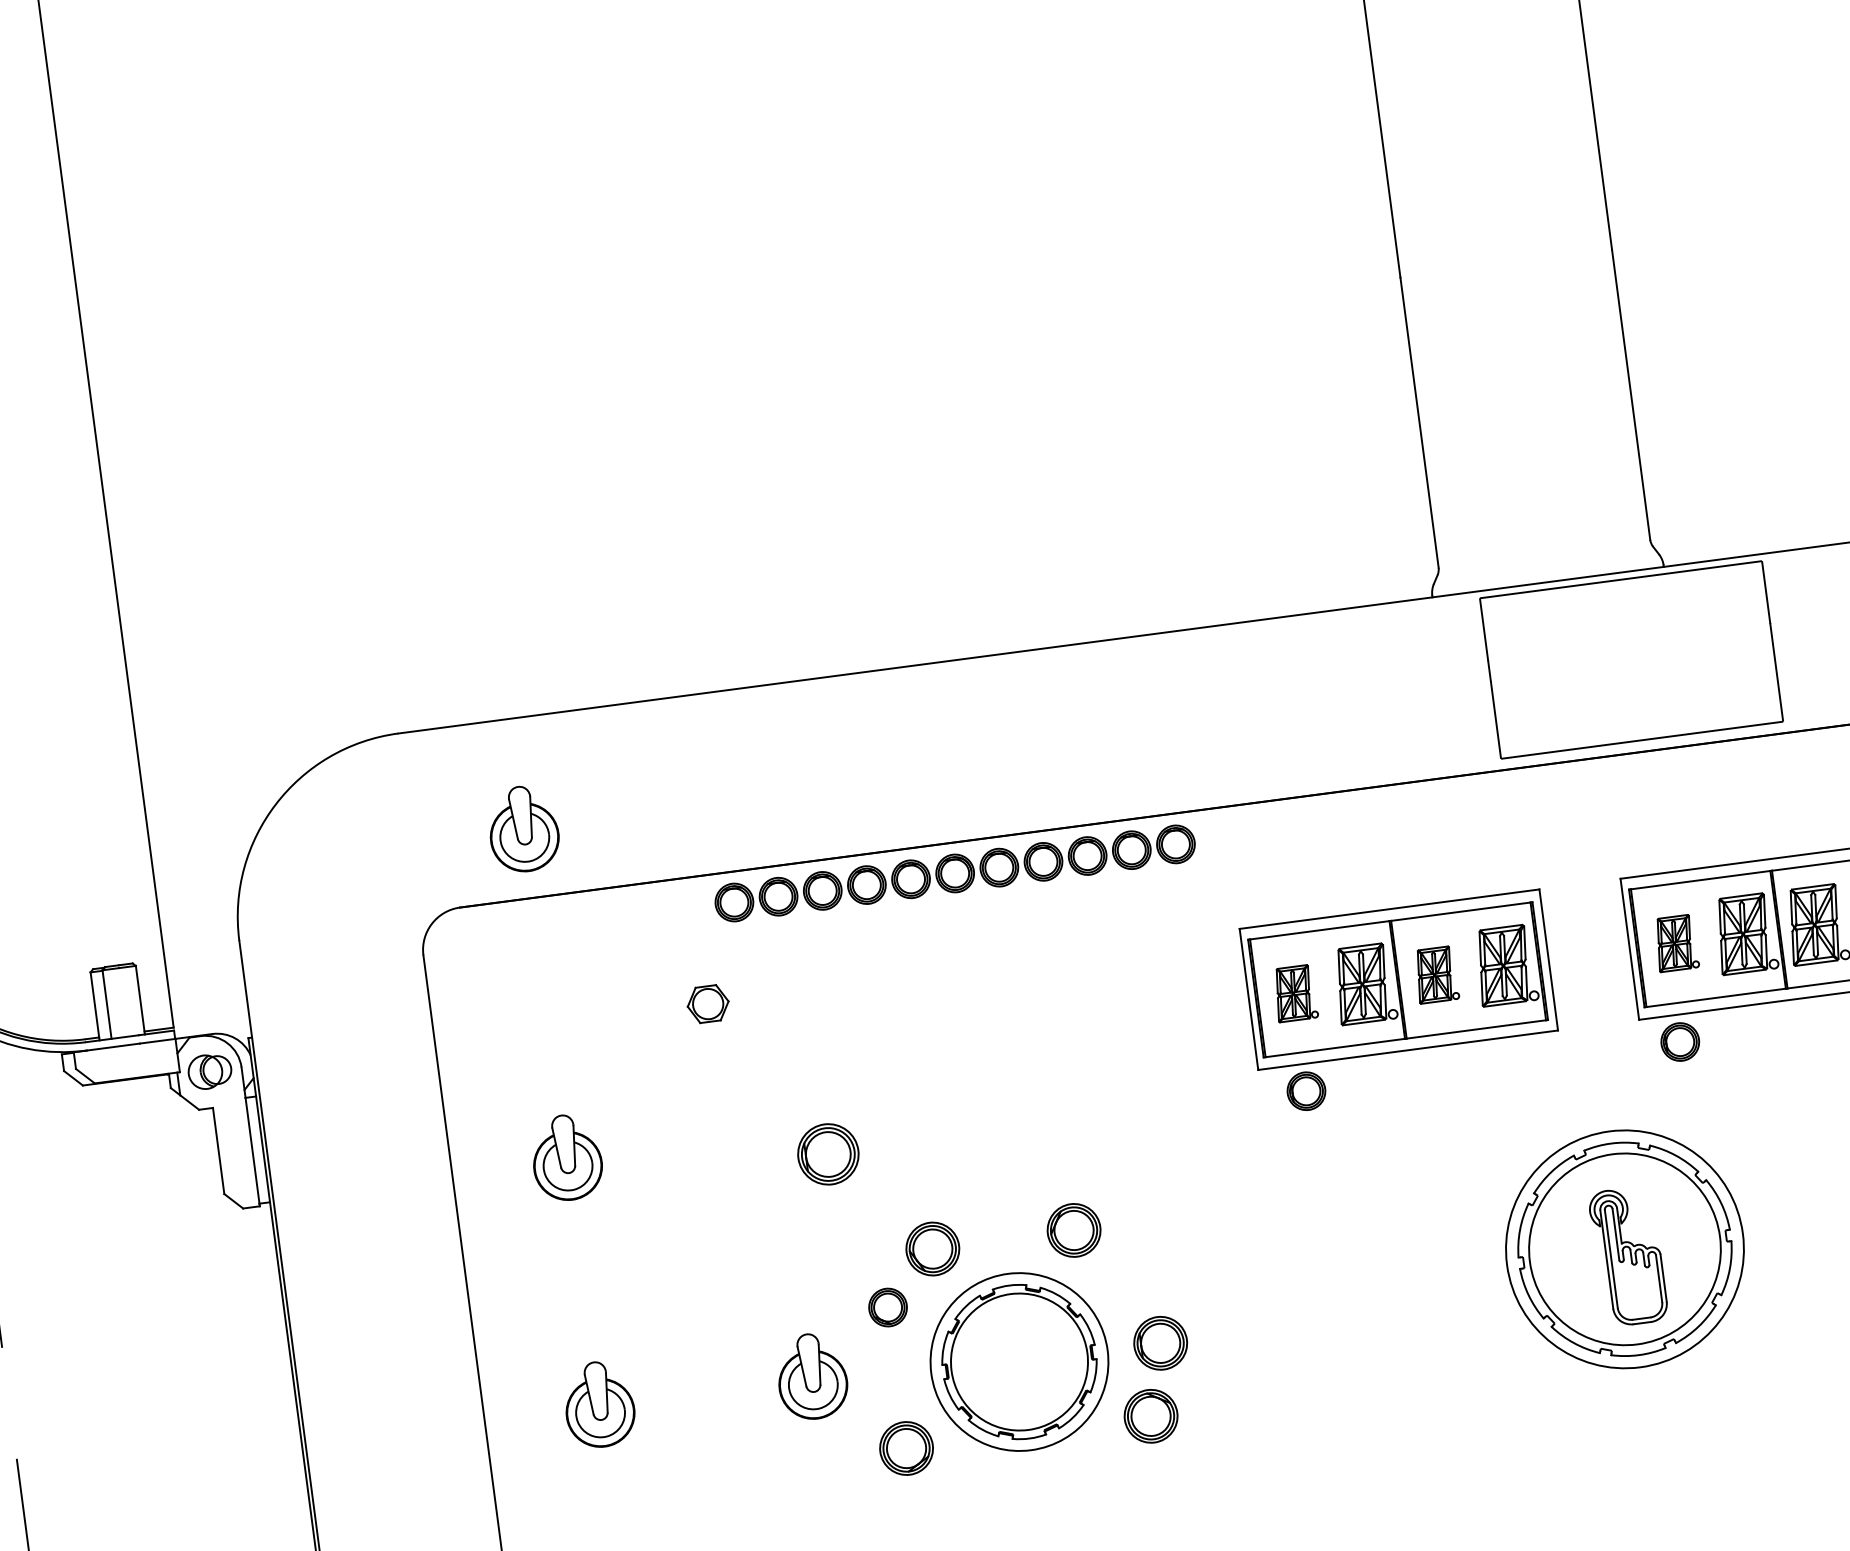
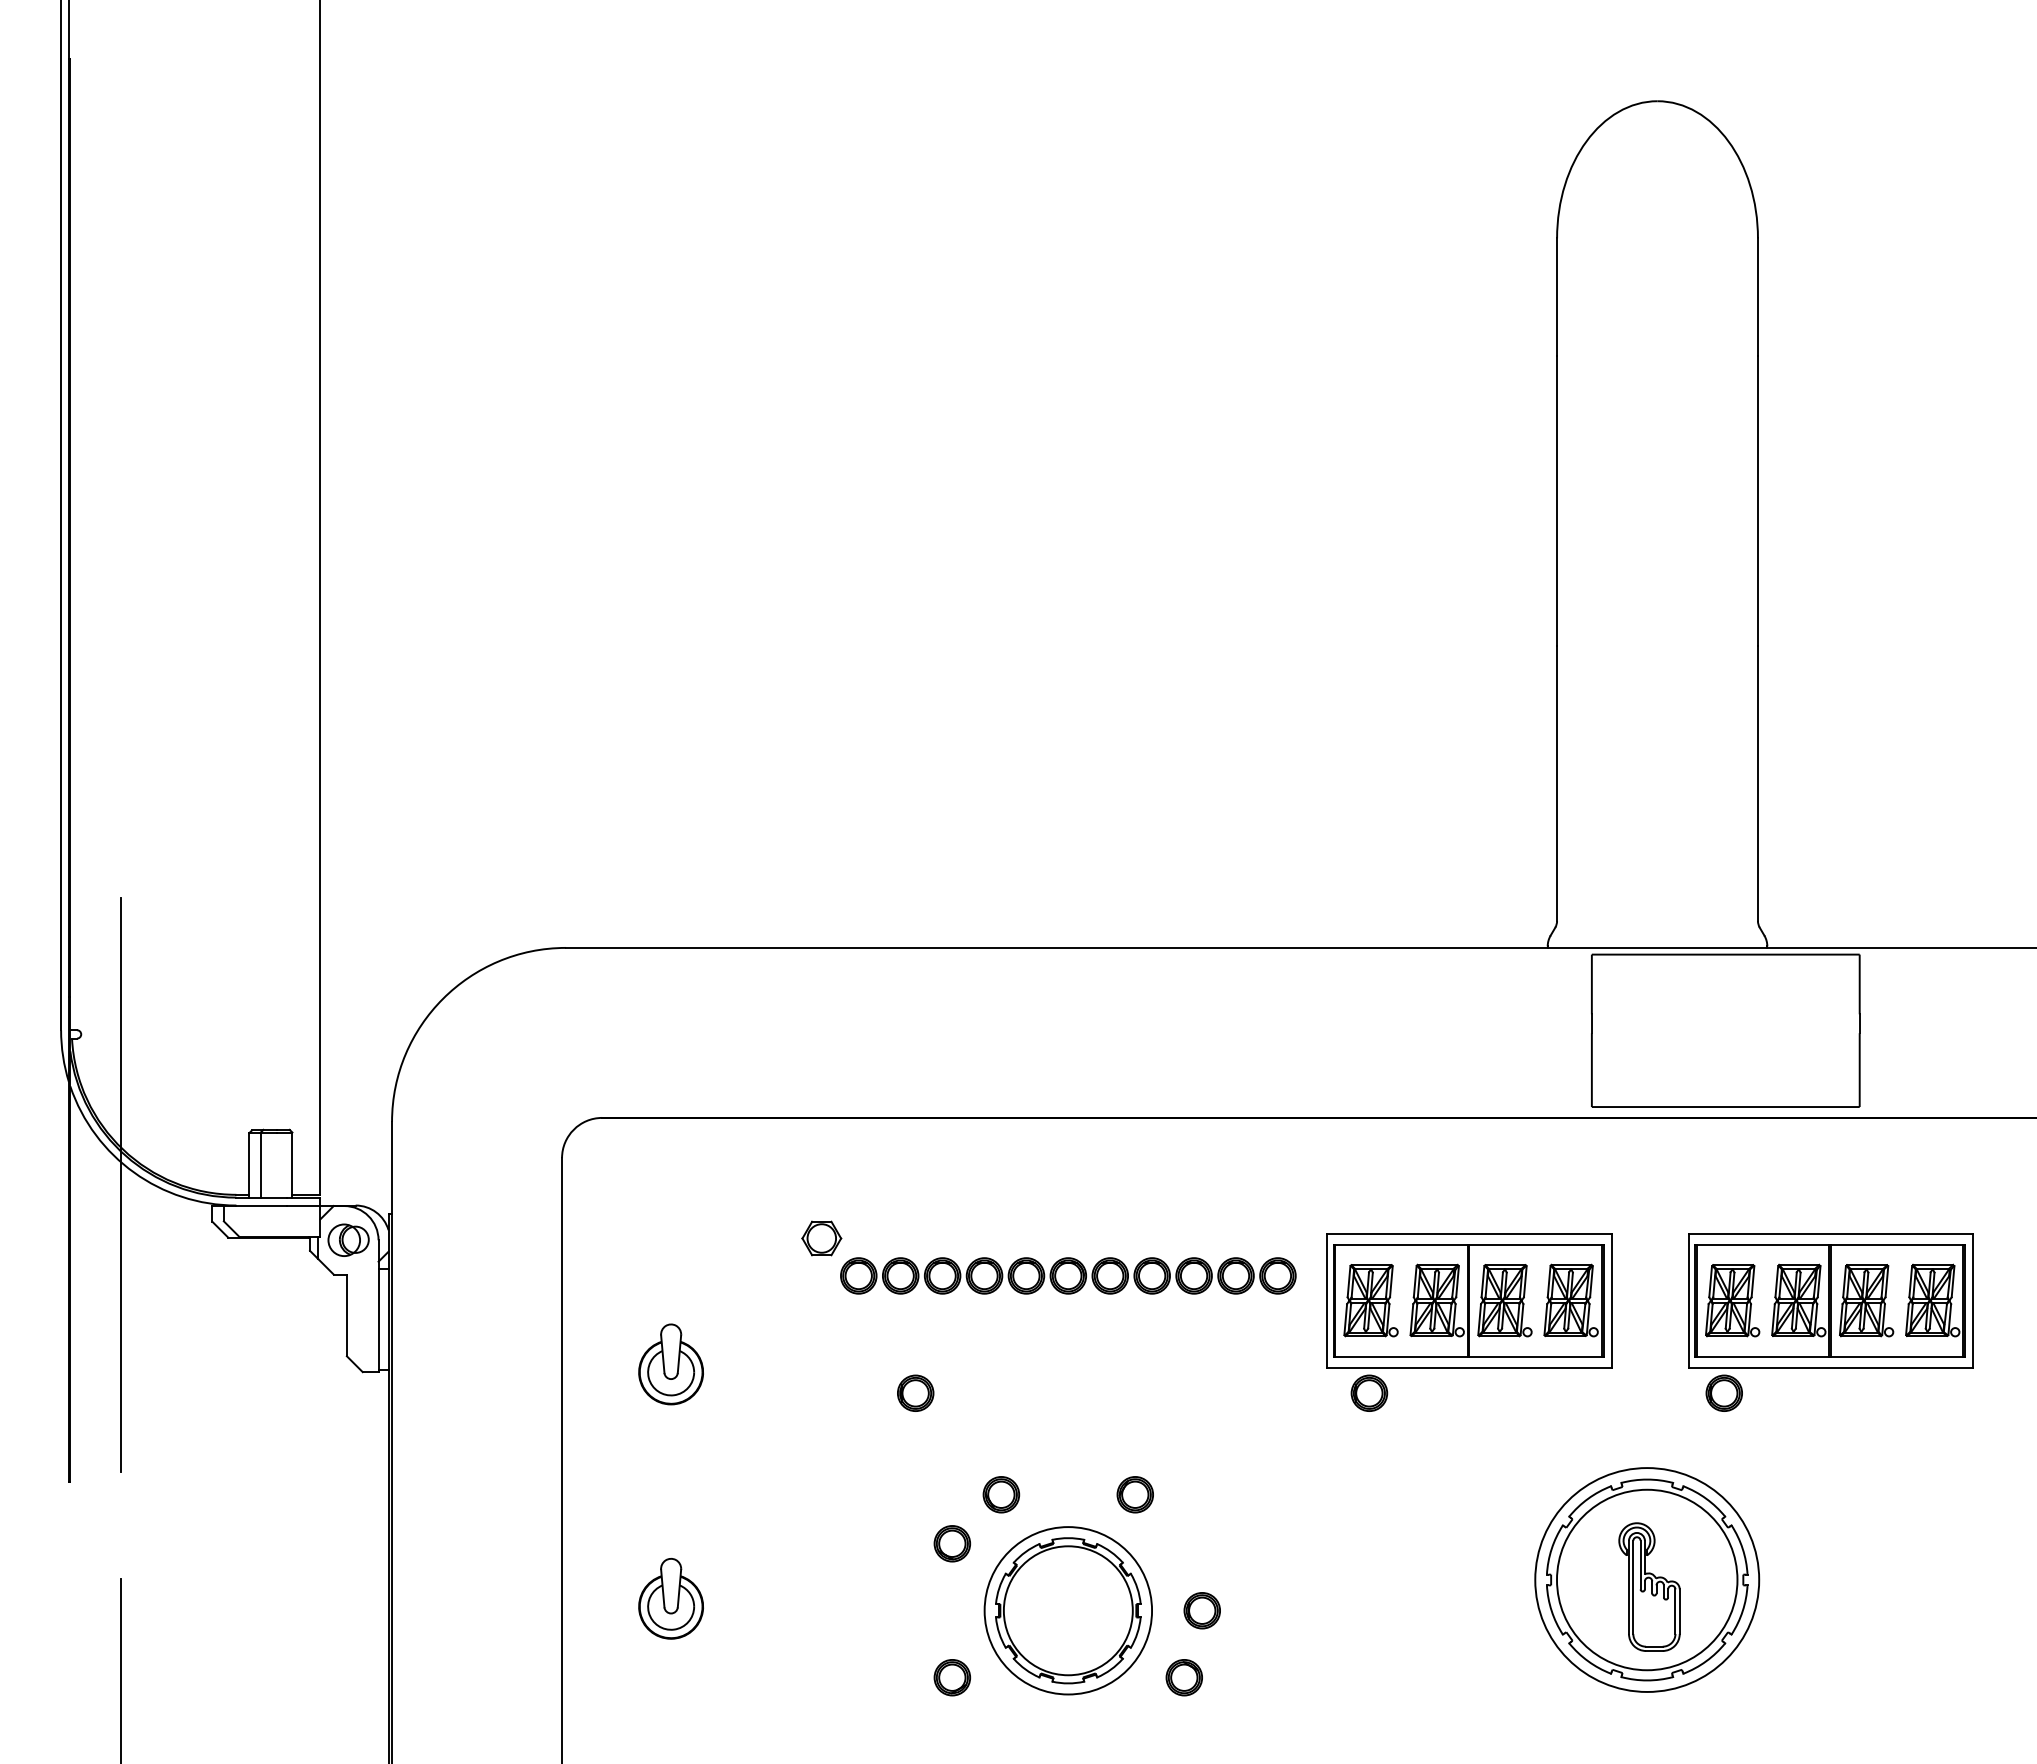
part: (523, 829) -> (670, 1052), removed
part: (955, 872) -> (1068, 1275), moved
part: (1676, 943) -> (1732, 1300), size x1.43
part: (1435, 974) -> (1504, 1300), size x1.43
part: (1294, 993) -> (1370, 1300), size x1.43
part: (828, 1153) -> (915, 1392), size x0.62
part: (1073, 1230) -> (1134, 1494), size x0.71
part: (932, 1248) -> (1001, 1494), size x0.71
part: (1159, 1343) -> (1201, 1610), size x0.71
part: (811, 1376) -> (872, 1598), removed
part: (1150, 1416) -> (1183, 1677), size x0.71
part: (906, 1448) -> (952, 1677), size x0.71

